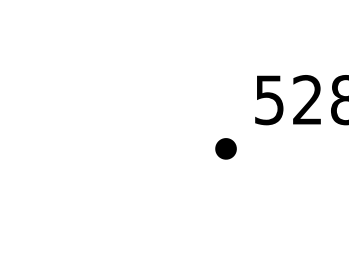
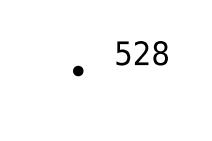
part: (226, 147) -> (78, 70), moved

